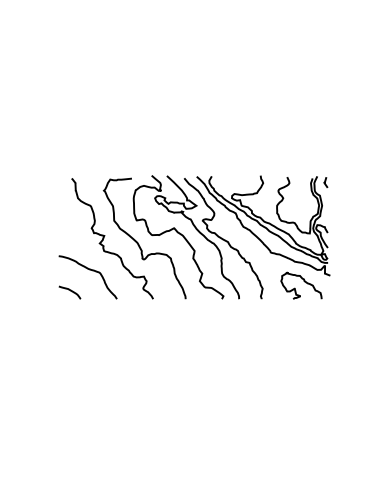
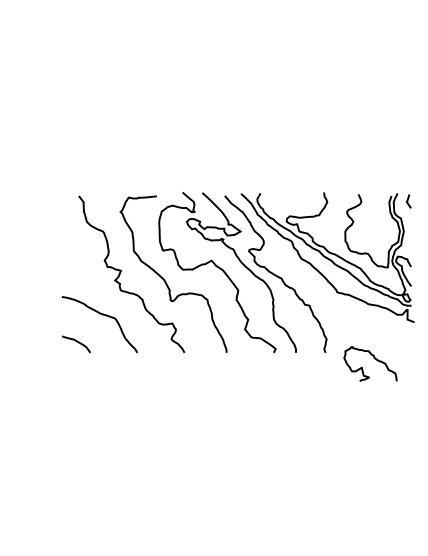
curve: (304, 282) -> (374, 359), moved

